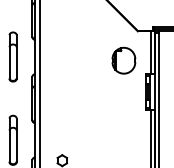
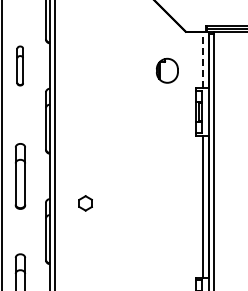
line: (151, 52) -> (203, 59), solid -> dashed
part: (12, 56) -> (19, 65), size x0.6
part: (124, 60) -> (167, 70), size x0.7

